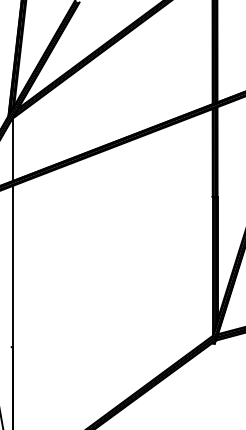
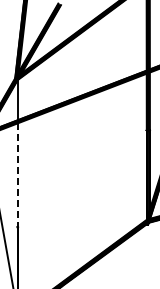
line: (13, 267) -> (18, 175), solid -> dashed

